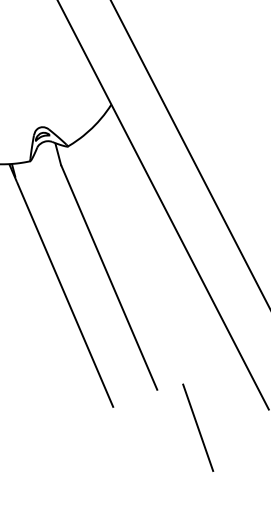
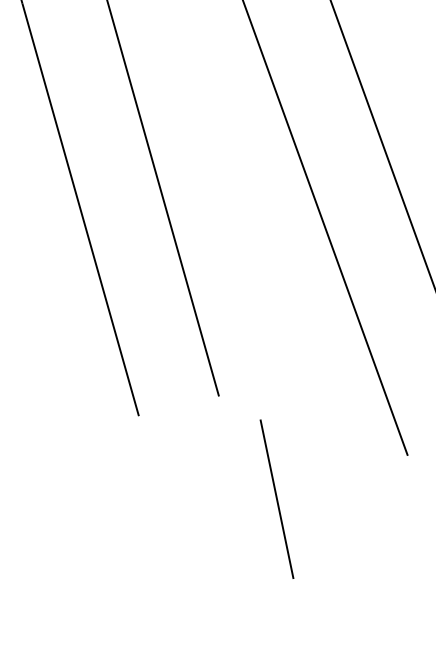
line: (198, 427) -> (277, 498), moved

